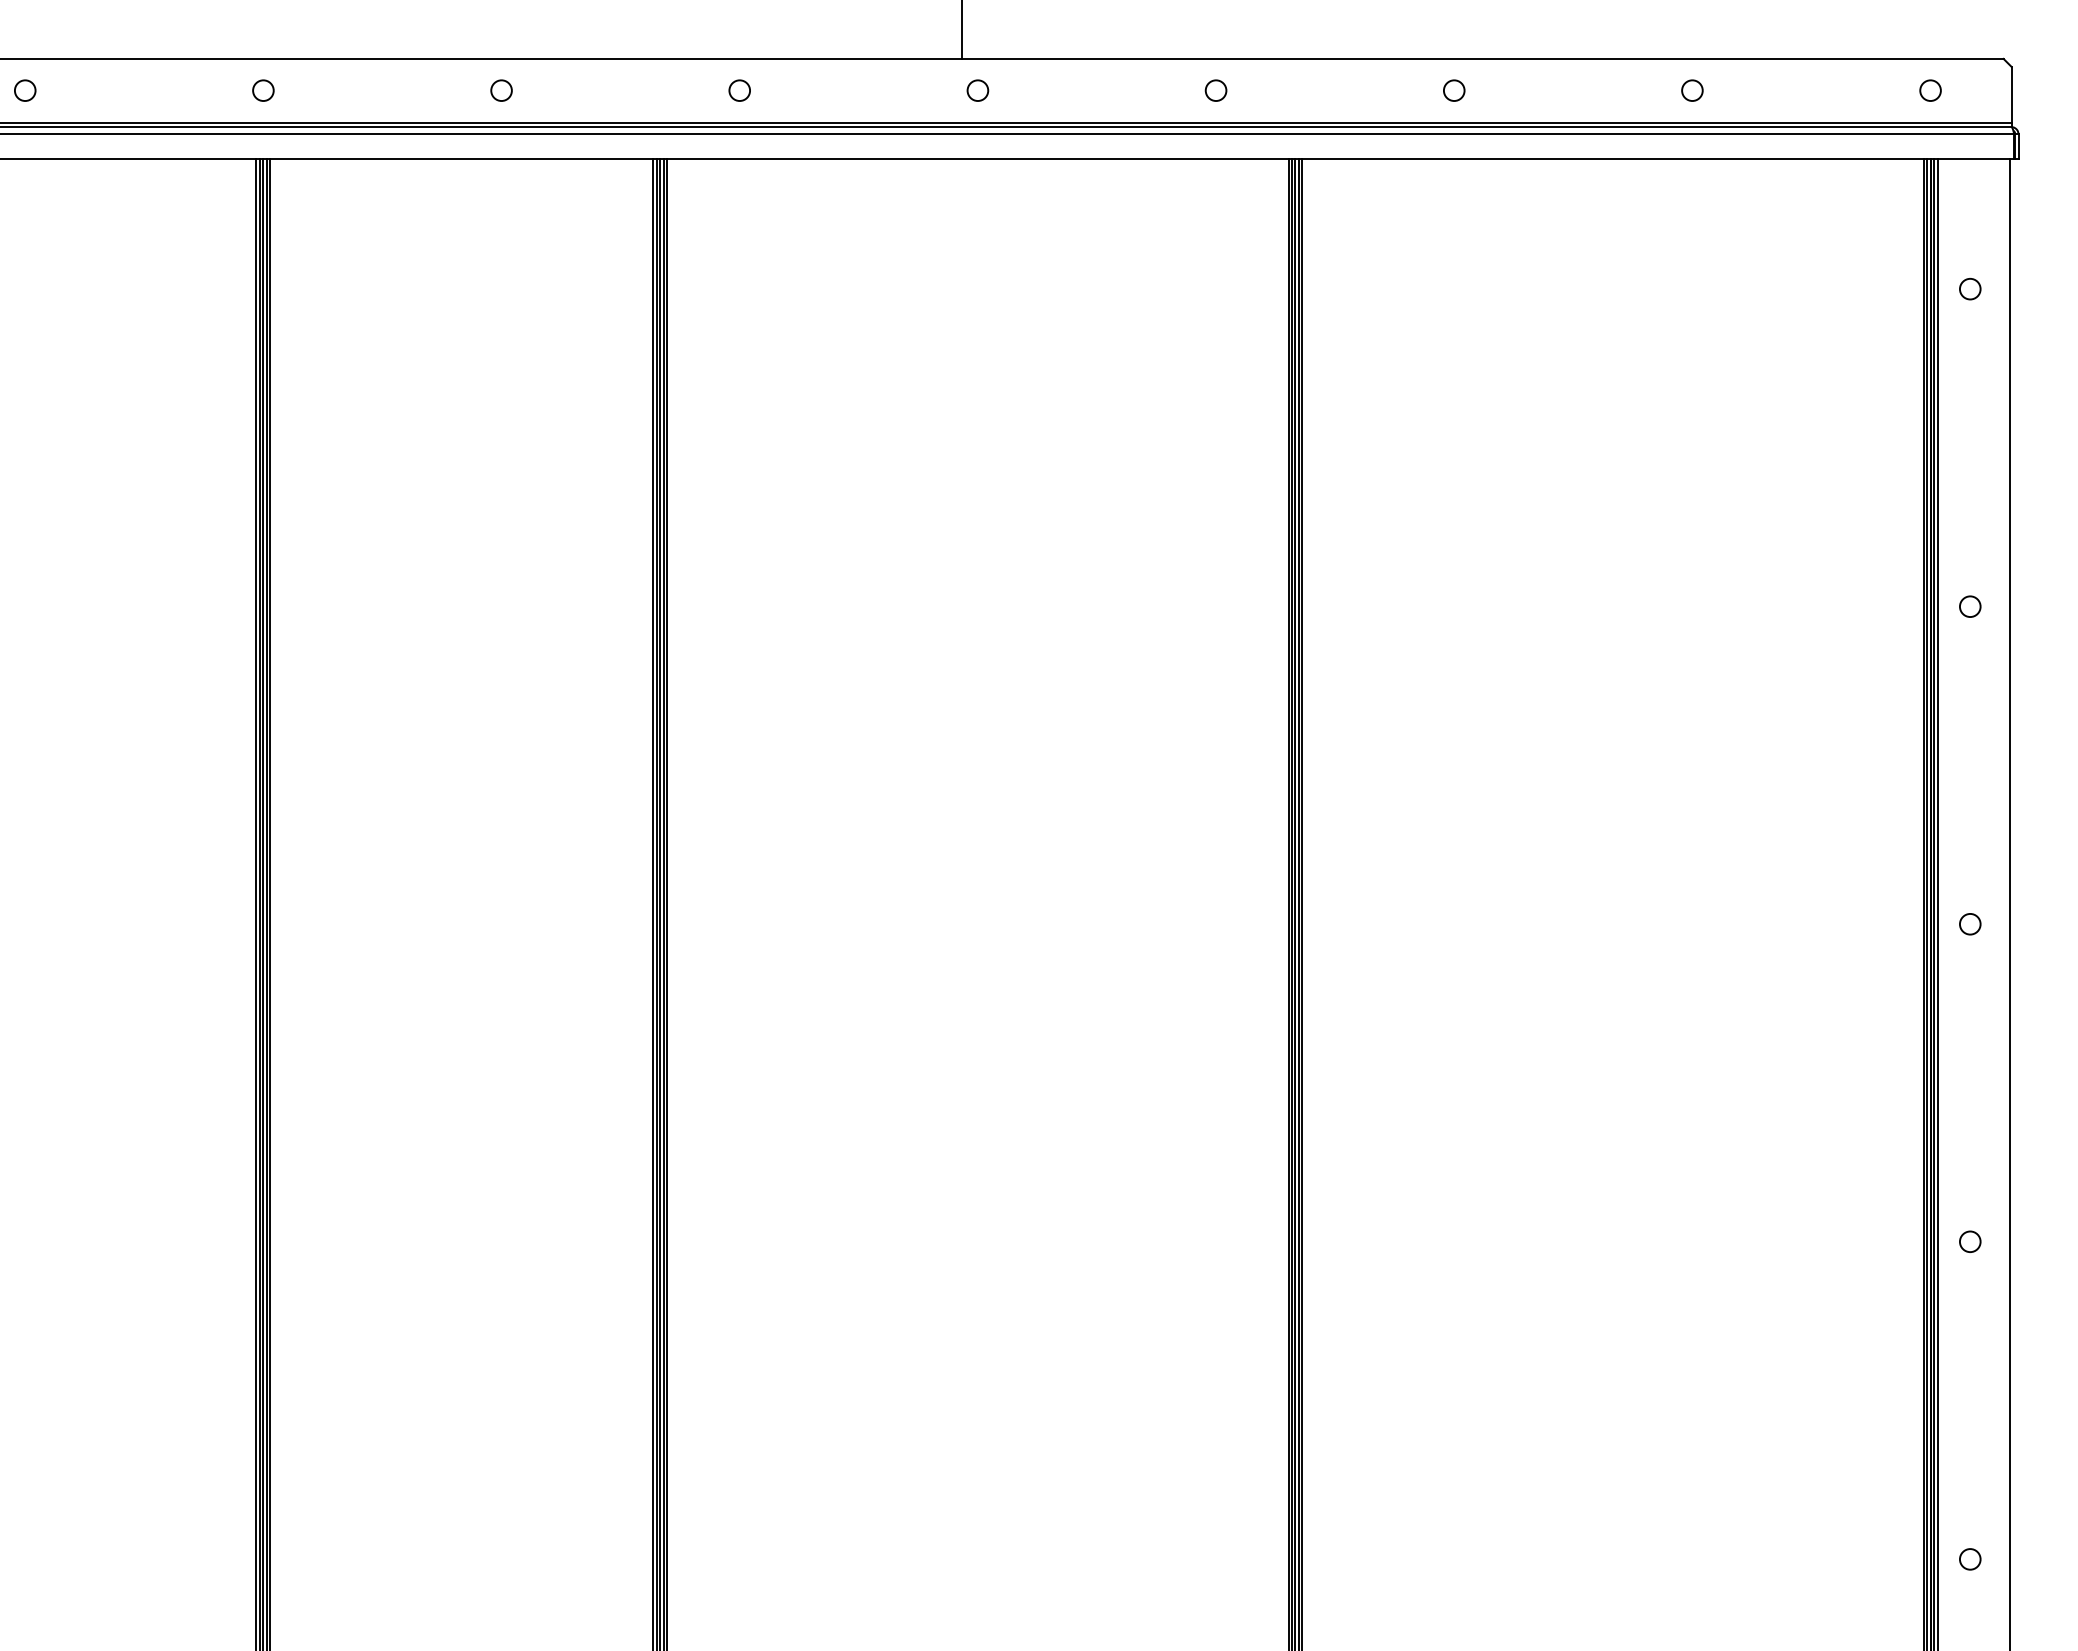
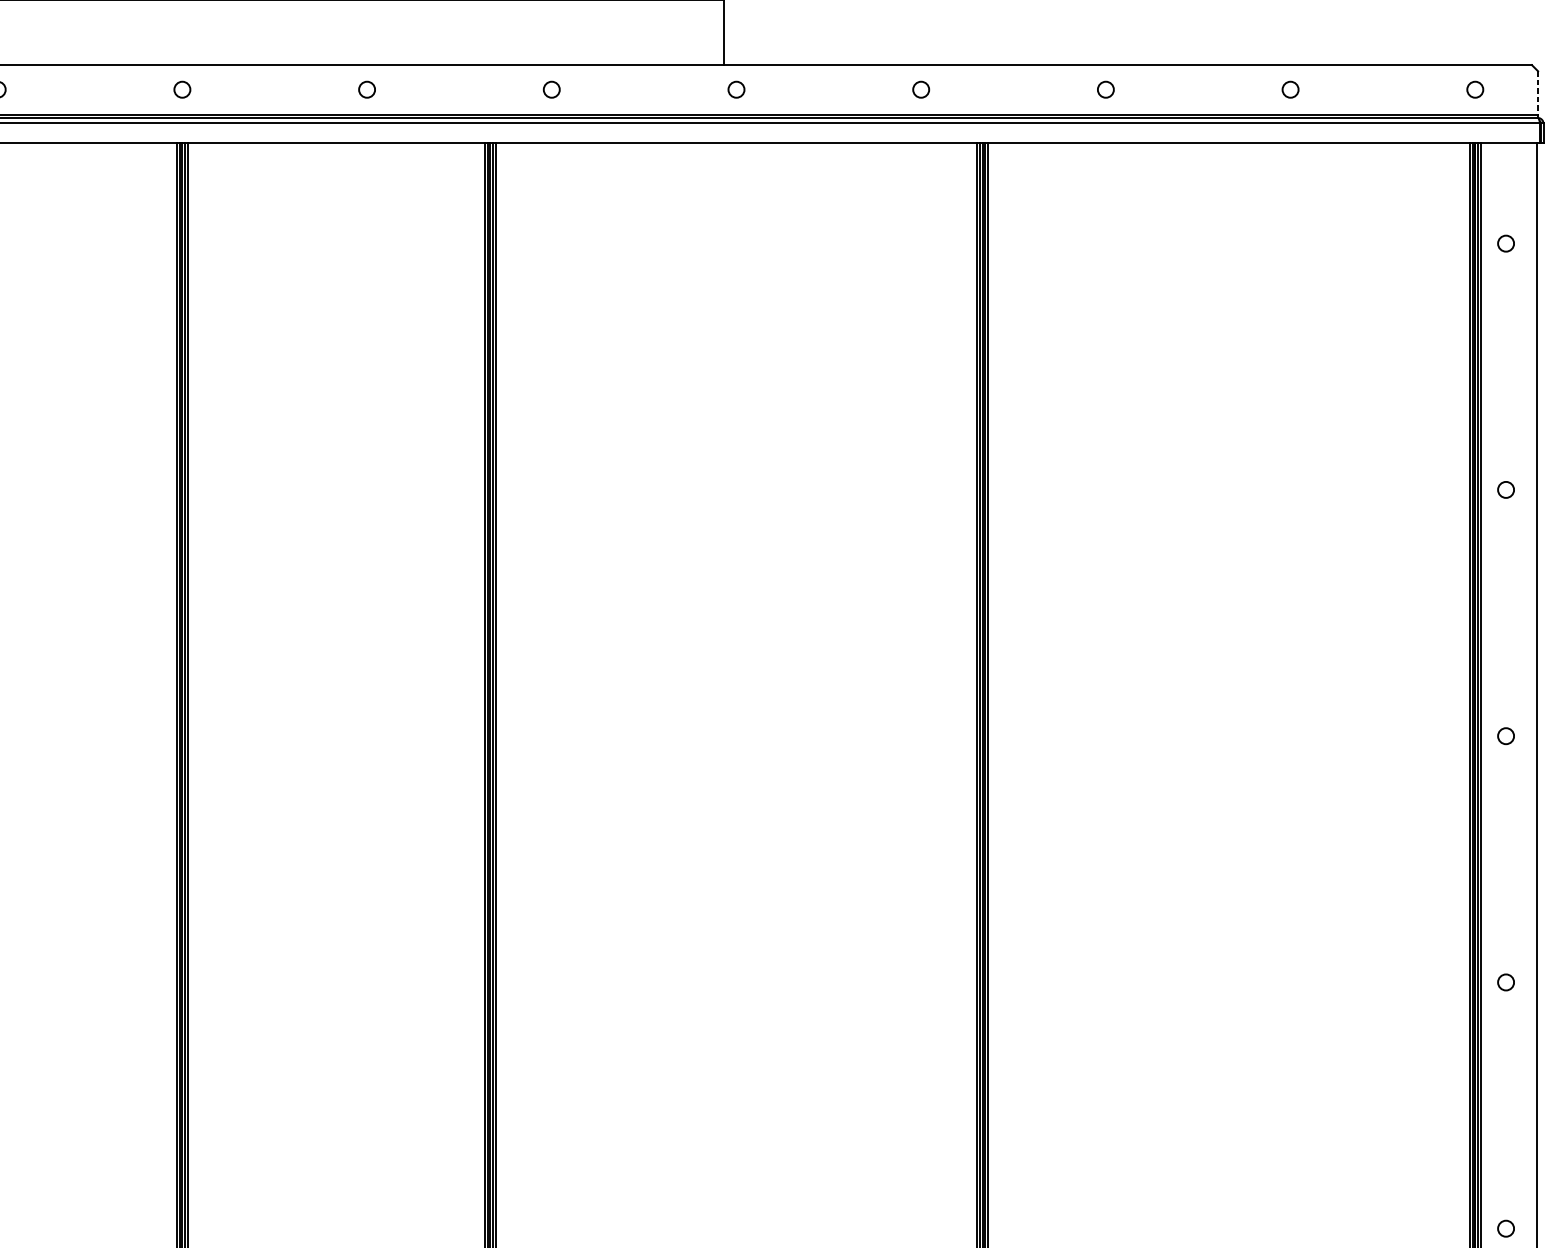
line: (2011, 95) -> (1538, 93), solid -> dashed

